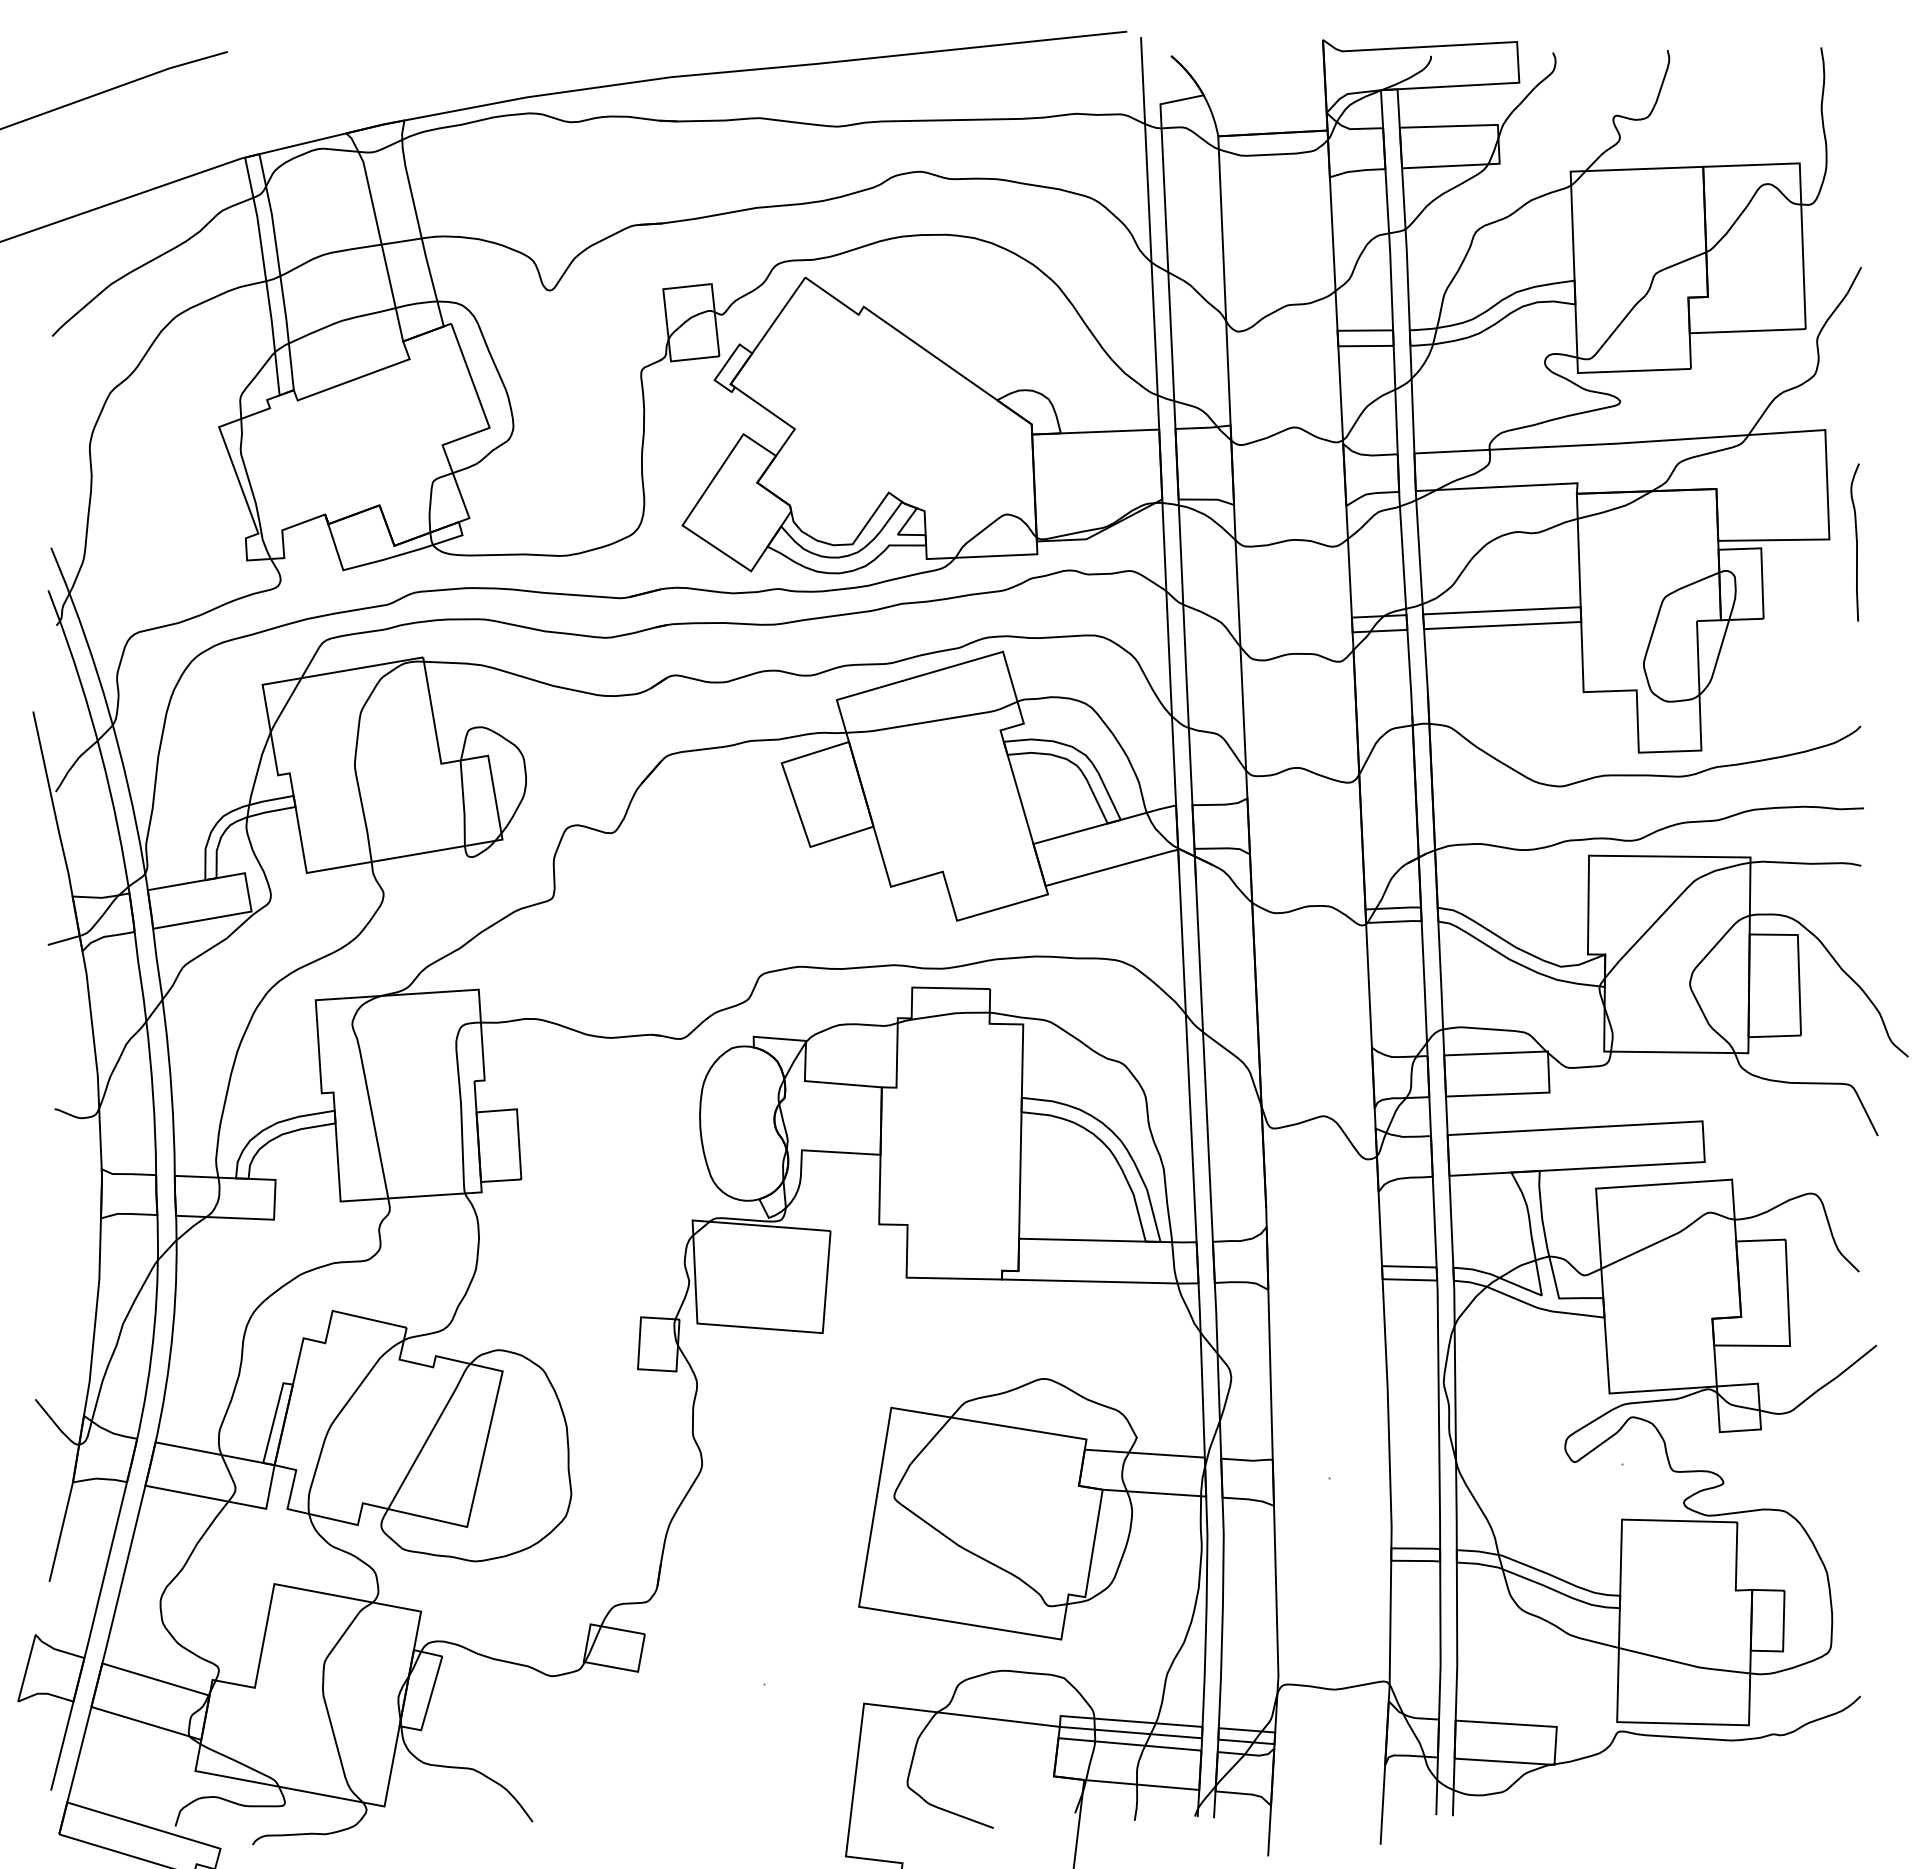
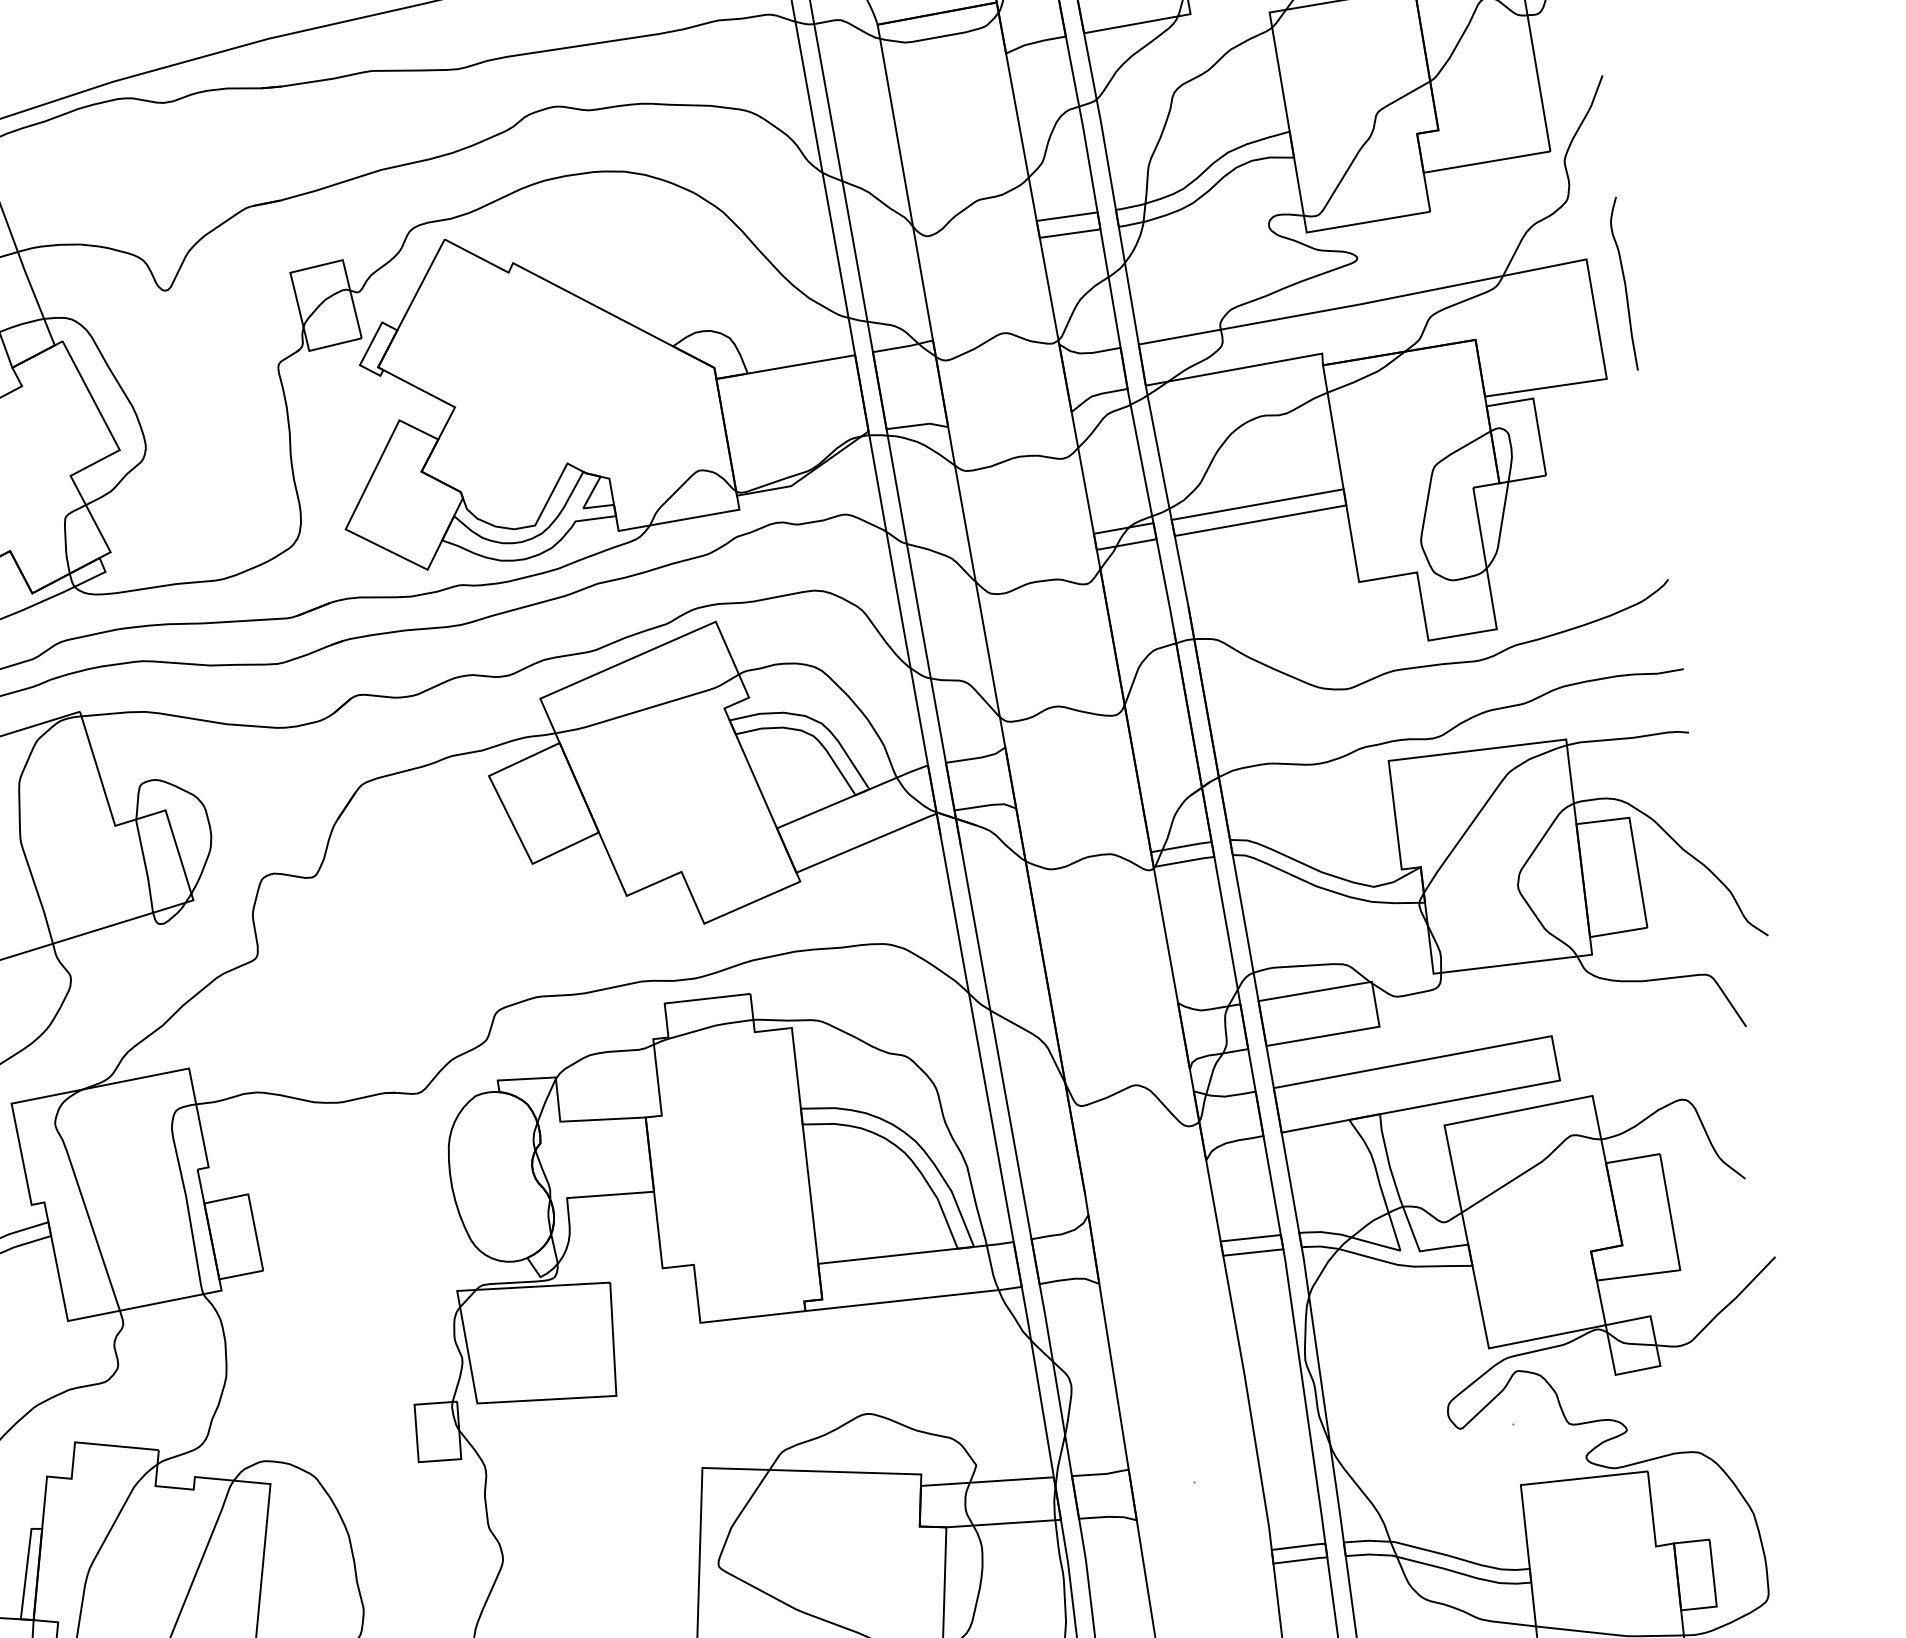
curve: (1856, 542) -> (1624, 283), moved

